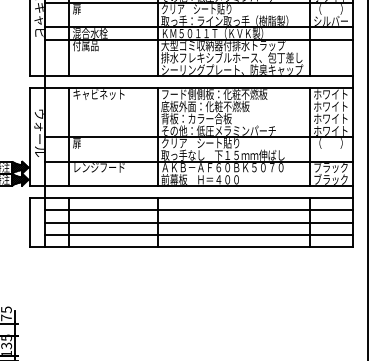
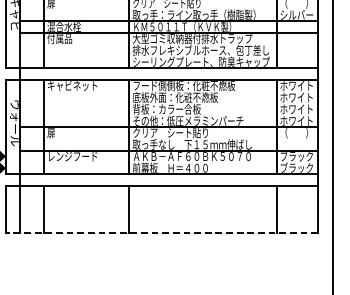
line: (198, 210) -> (168, 197), removed
line: (198, 222) -> (168, 209), removed
line: (198, 234) -> (168, 221), removed
line: (191, 246) -> (161, 232), solid -> dashed

